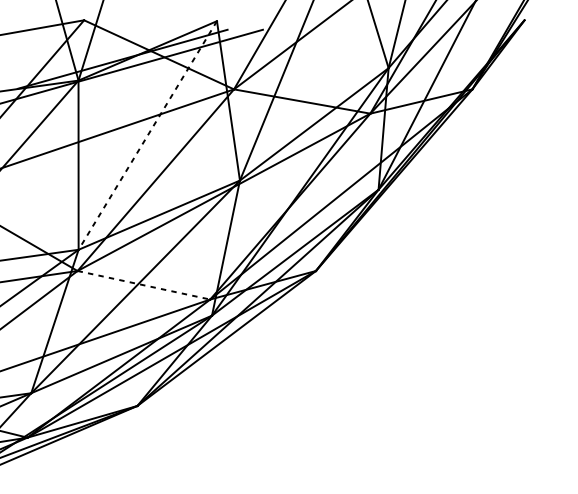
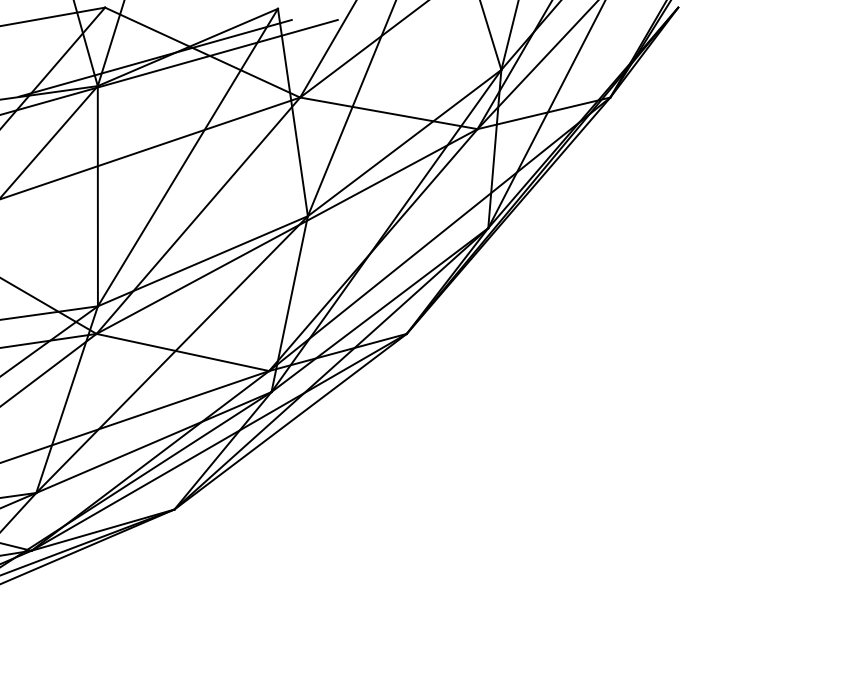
line: (147, 135) -> (187, 157), dashed -> solid
line: (144, 285) -> (183, 352), dashed -> solid

